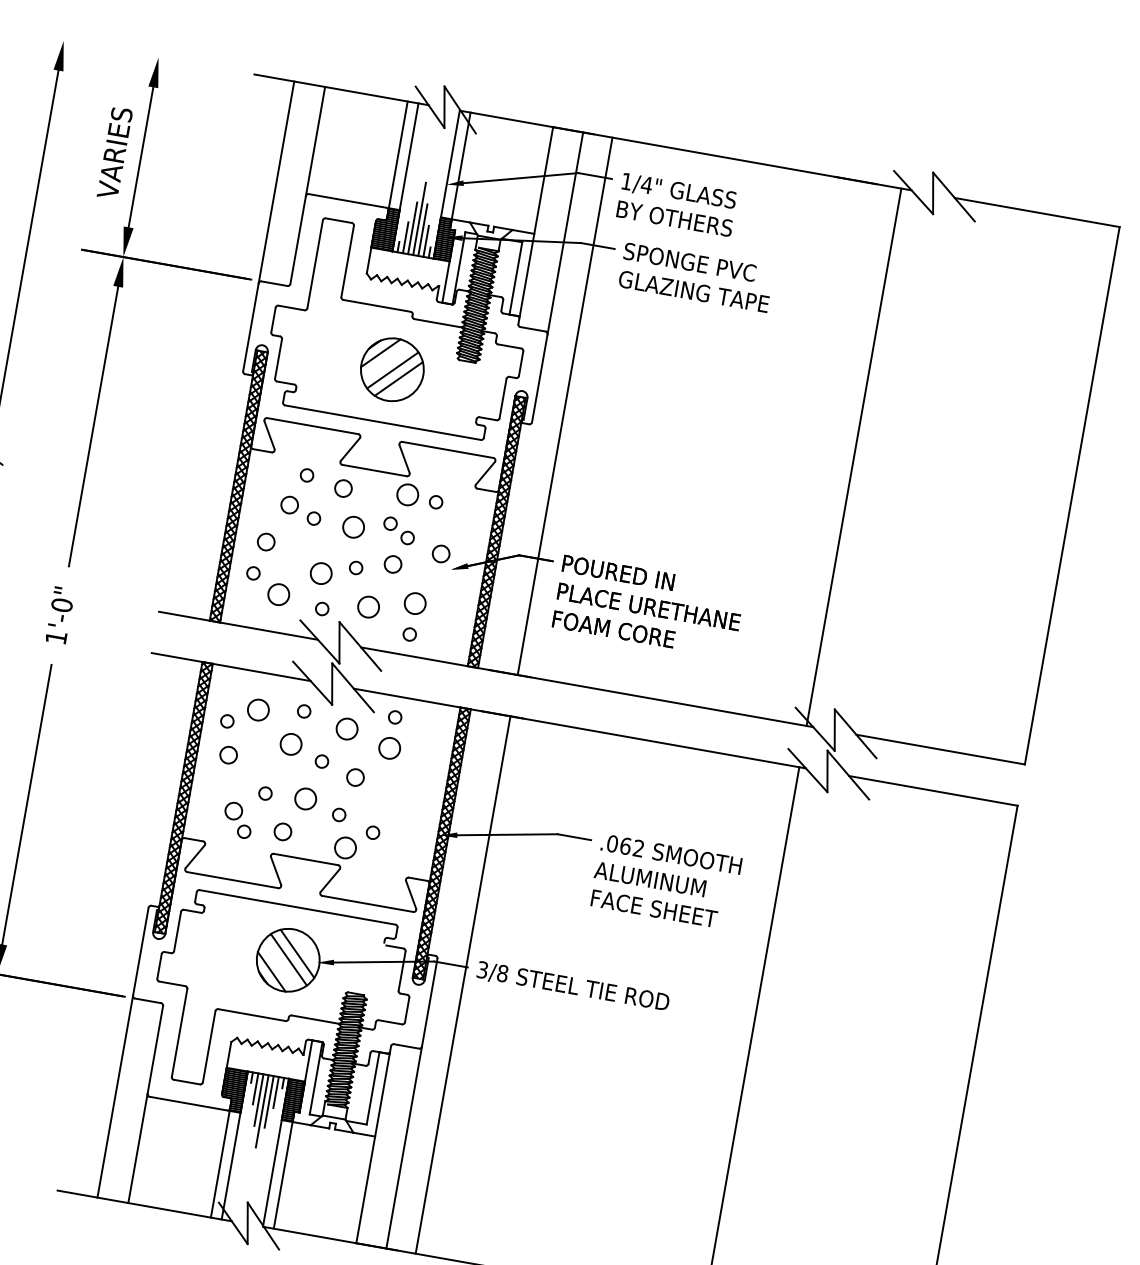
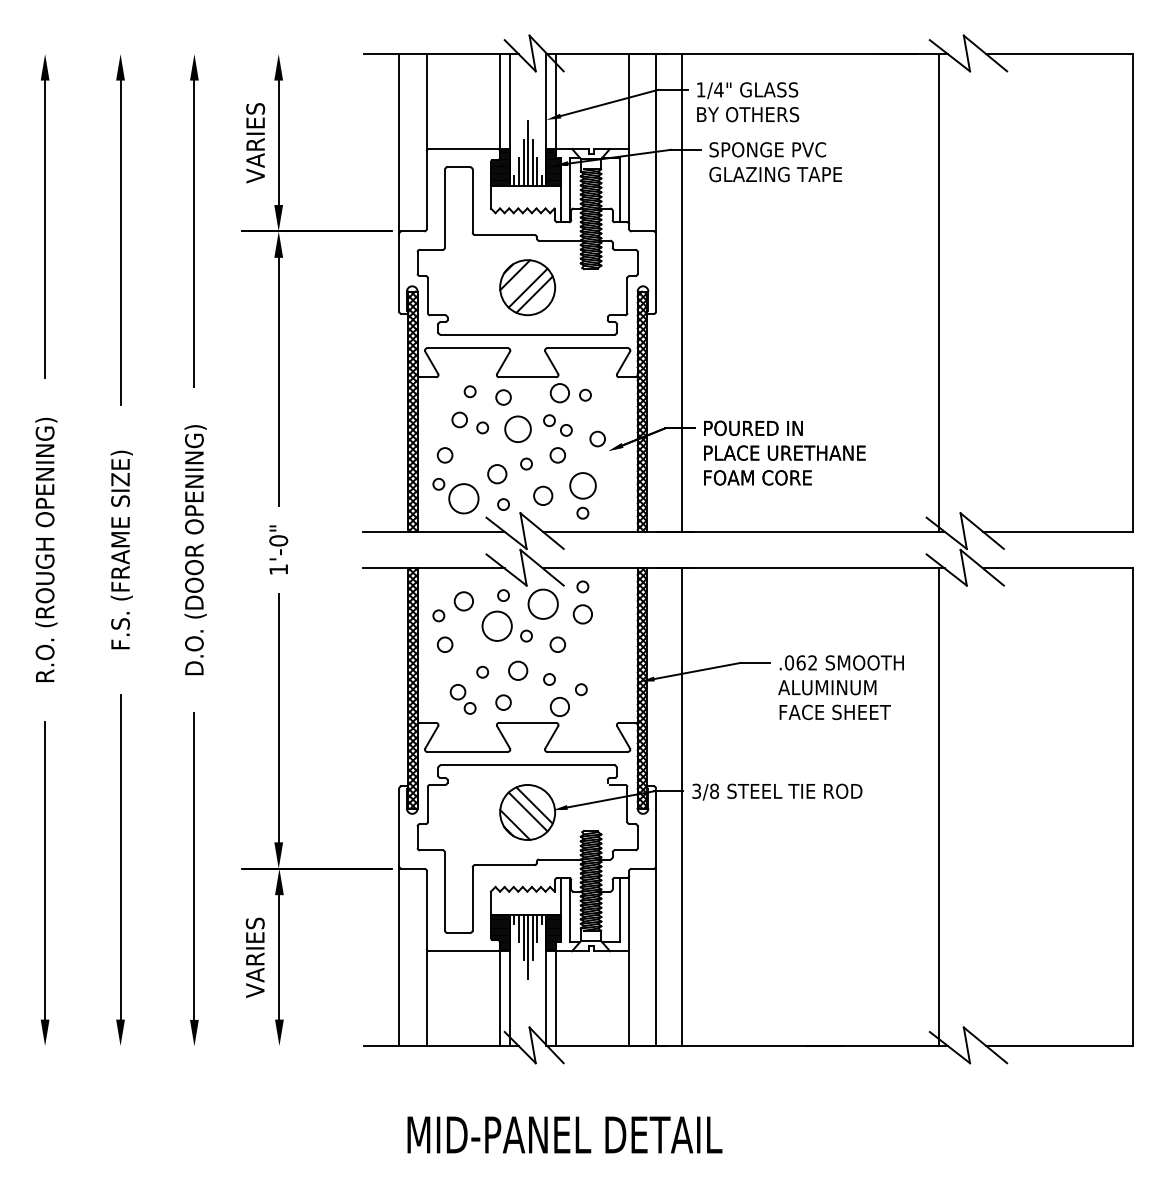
circle: (353, 527) -> (518, 429), size x1.4
circle: (278, 594) -> (463, 498), size x1.6
circle: (414, 603) -> (582, 485), size x1.4
circle: (347, 729) -> (543, 604), size x1.6
circle: (291, 743) -> (497, 625), size x1.6

